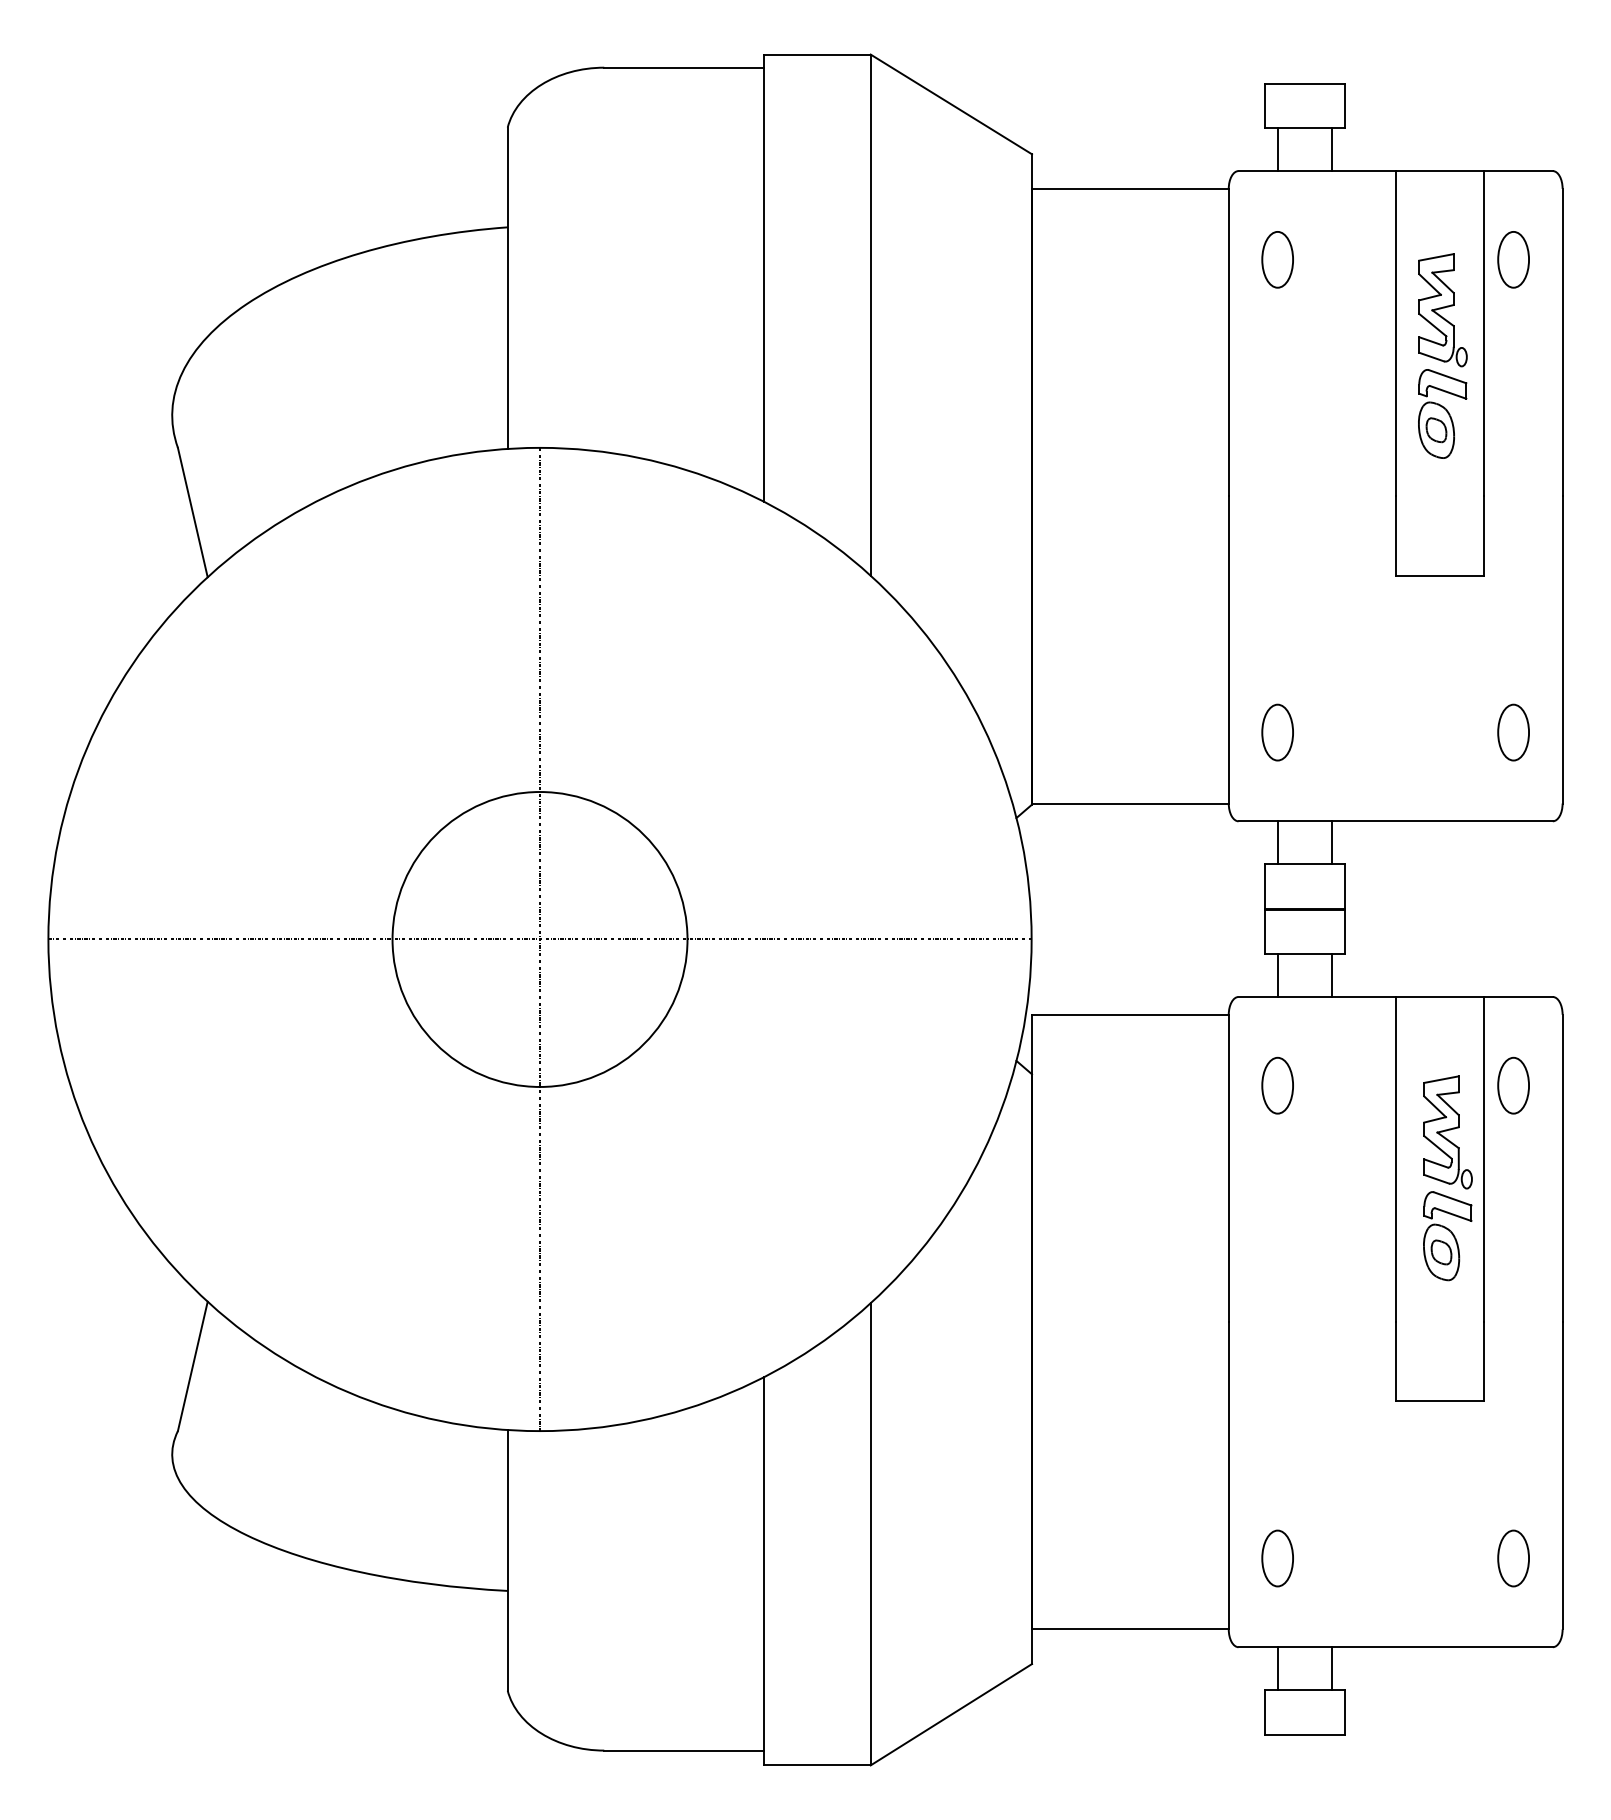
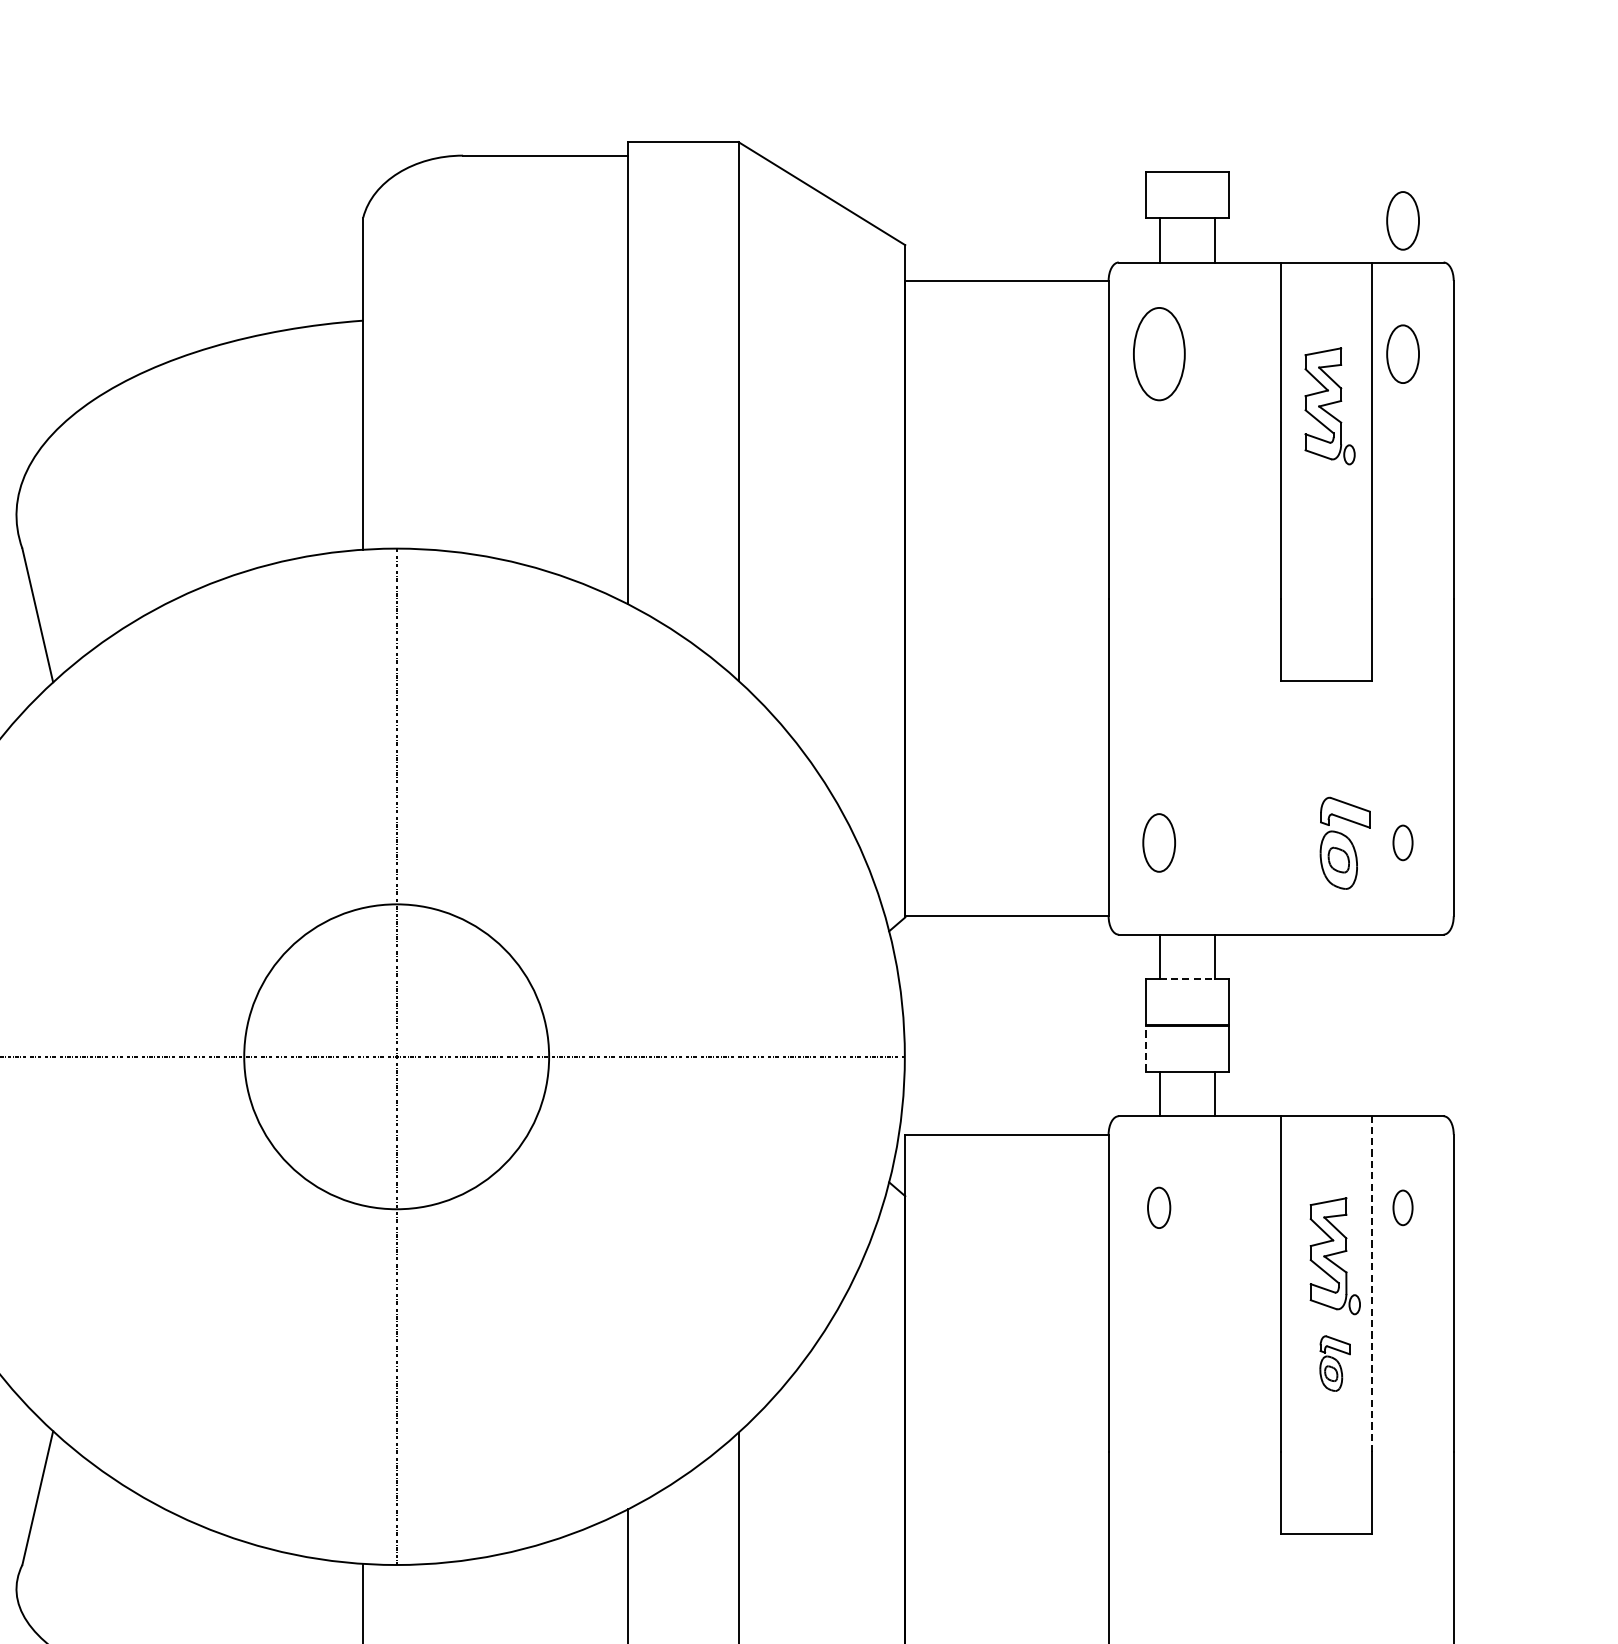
part: (1513, 130) -> (1402, 220), added
part: (1277, 259) -> (1159, 353), size x1.6
part: (1442, 413) -> (1345, 842), moved
part: (1513, 732) -> (1402, 842), size x0.6
line: (1304, 864) -> (1186, 979), solid -> dashed
line: (1264, 931) -> (1145, 1048), solid -> dashed
part: (1277, 1085) -> (1159, 1207), size x0.7
part: (1513, 1085) -> (1402, 1207), size x0.6
line: (1483, 1159) -> (1371, 1284), solid -> dashed
part: (1447, 1236) -> (1334, 1363), size x0.6

